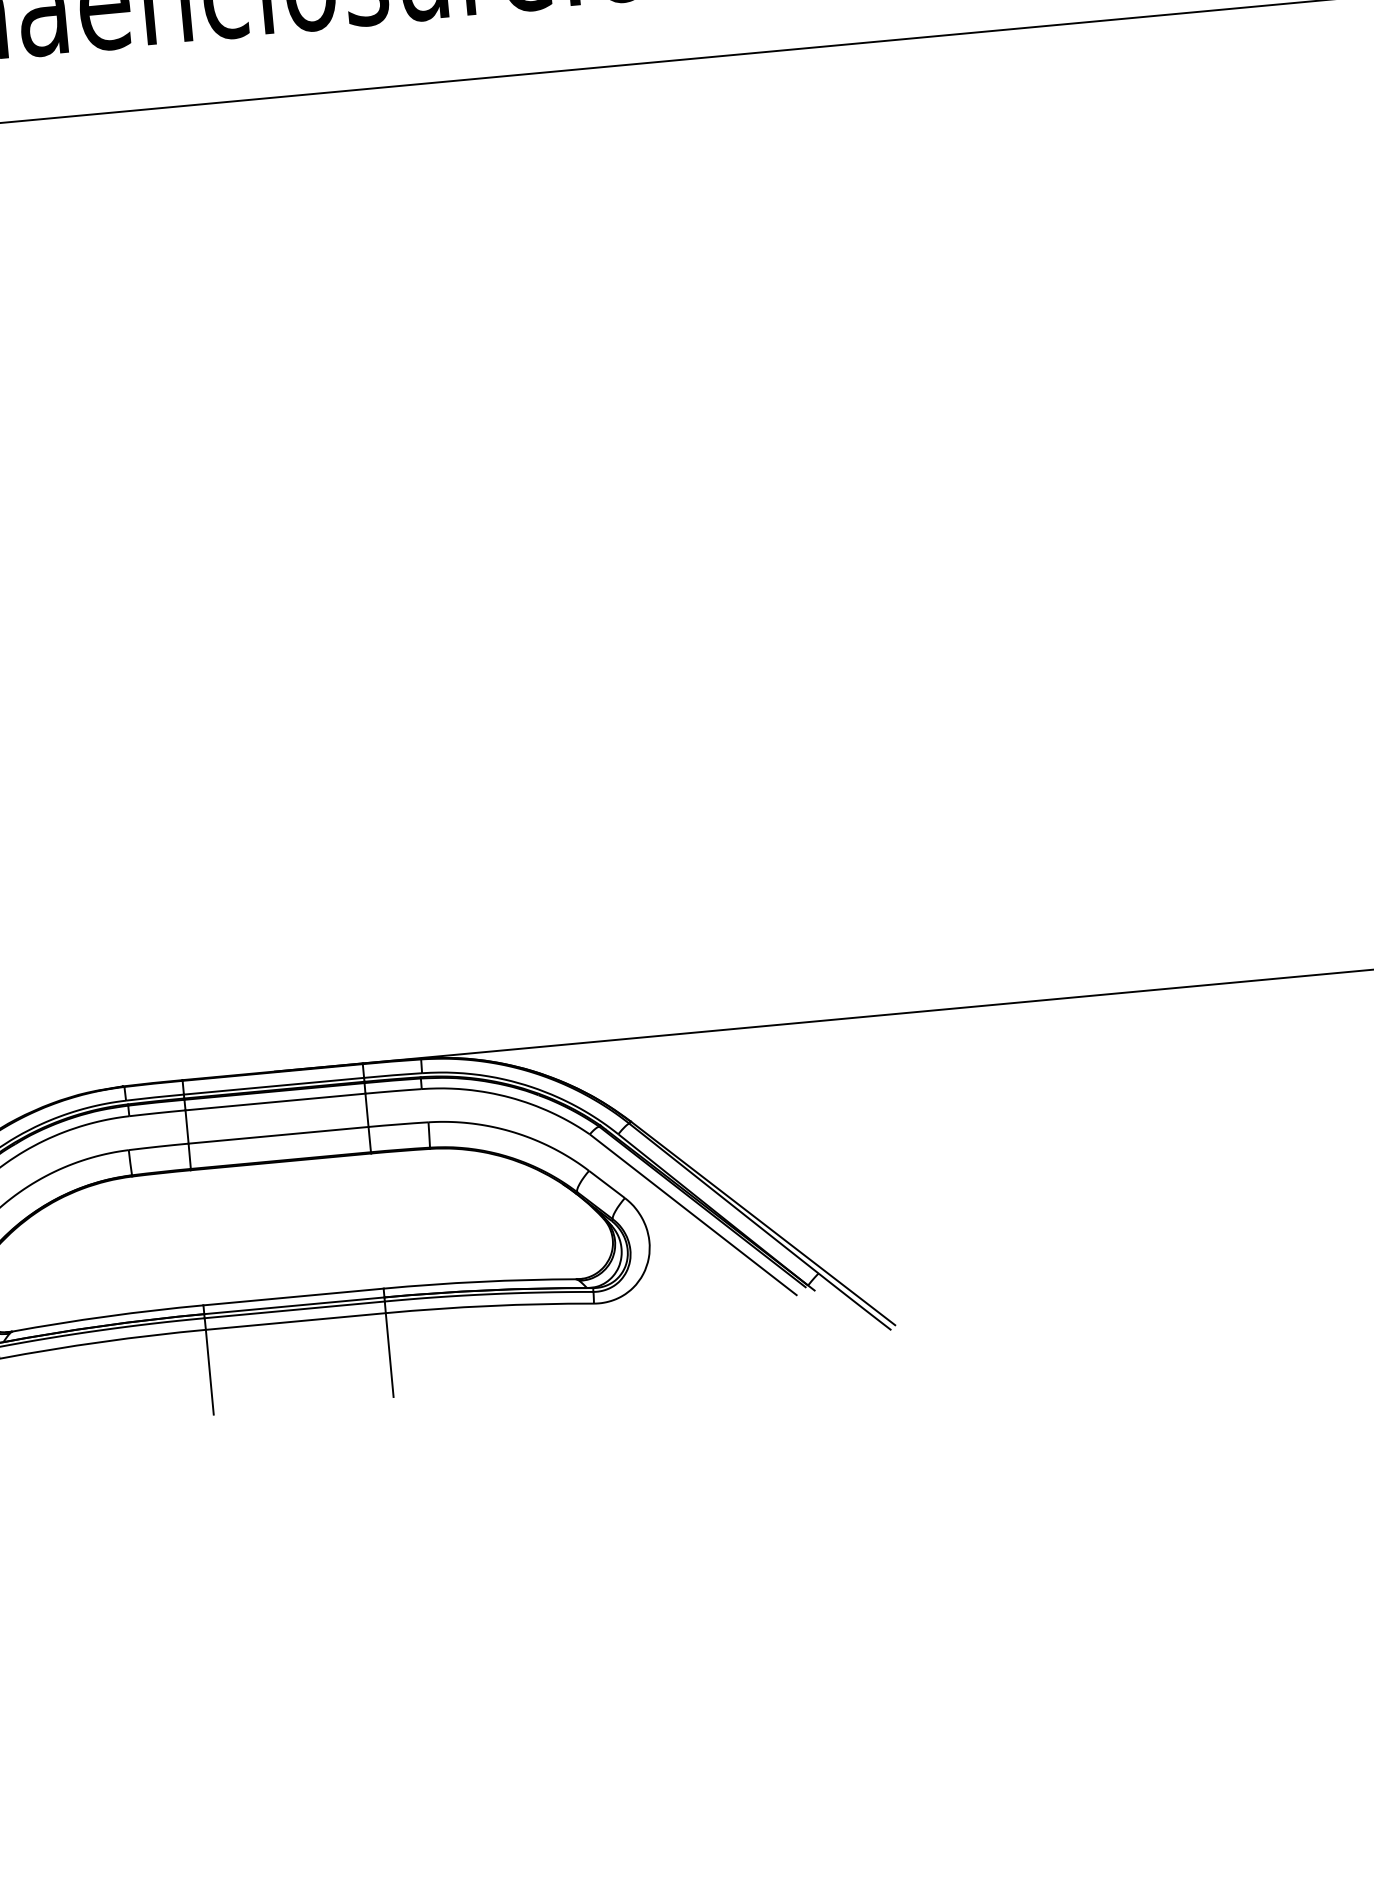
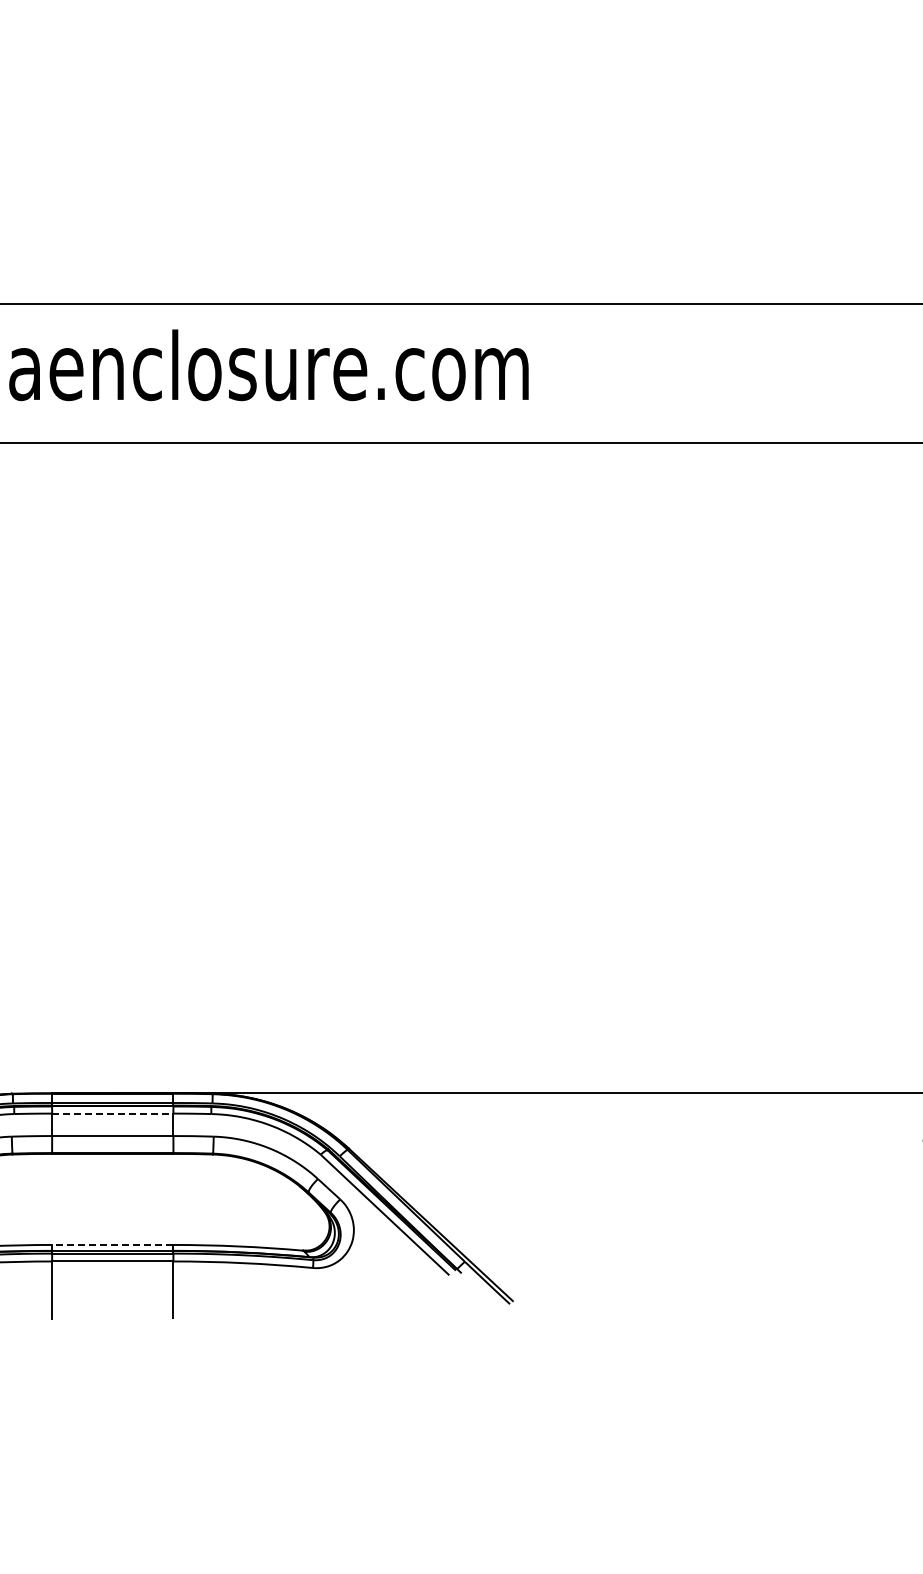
line: (275, 1101) -> (112, 1113), solid -> dashed
line: (293, 1296) -> (112, 1244), solid -> dashed

